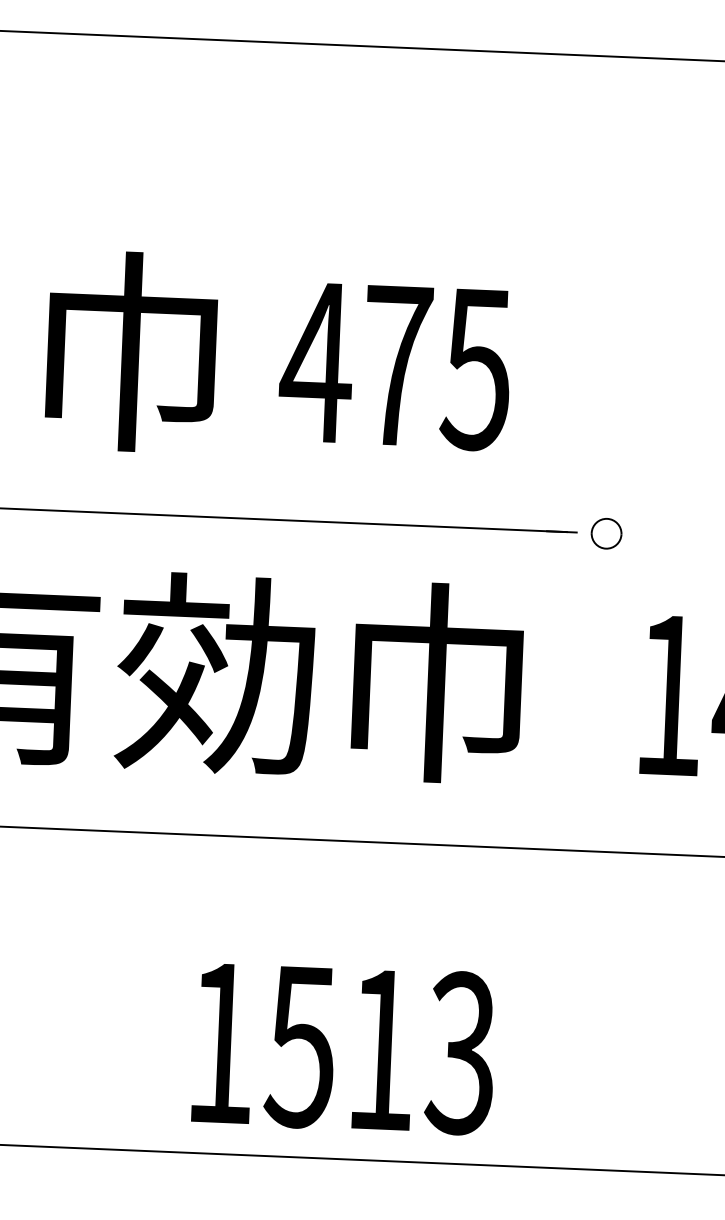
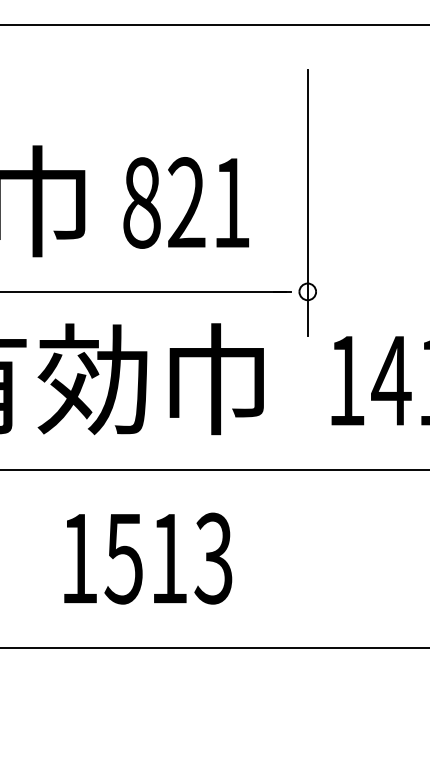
text: (394, 364) -> (185, 202), 475 -> 821
line: (612, 374) -> (307, 202), added
text: (344, 1048) -> (148, 558), moved

